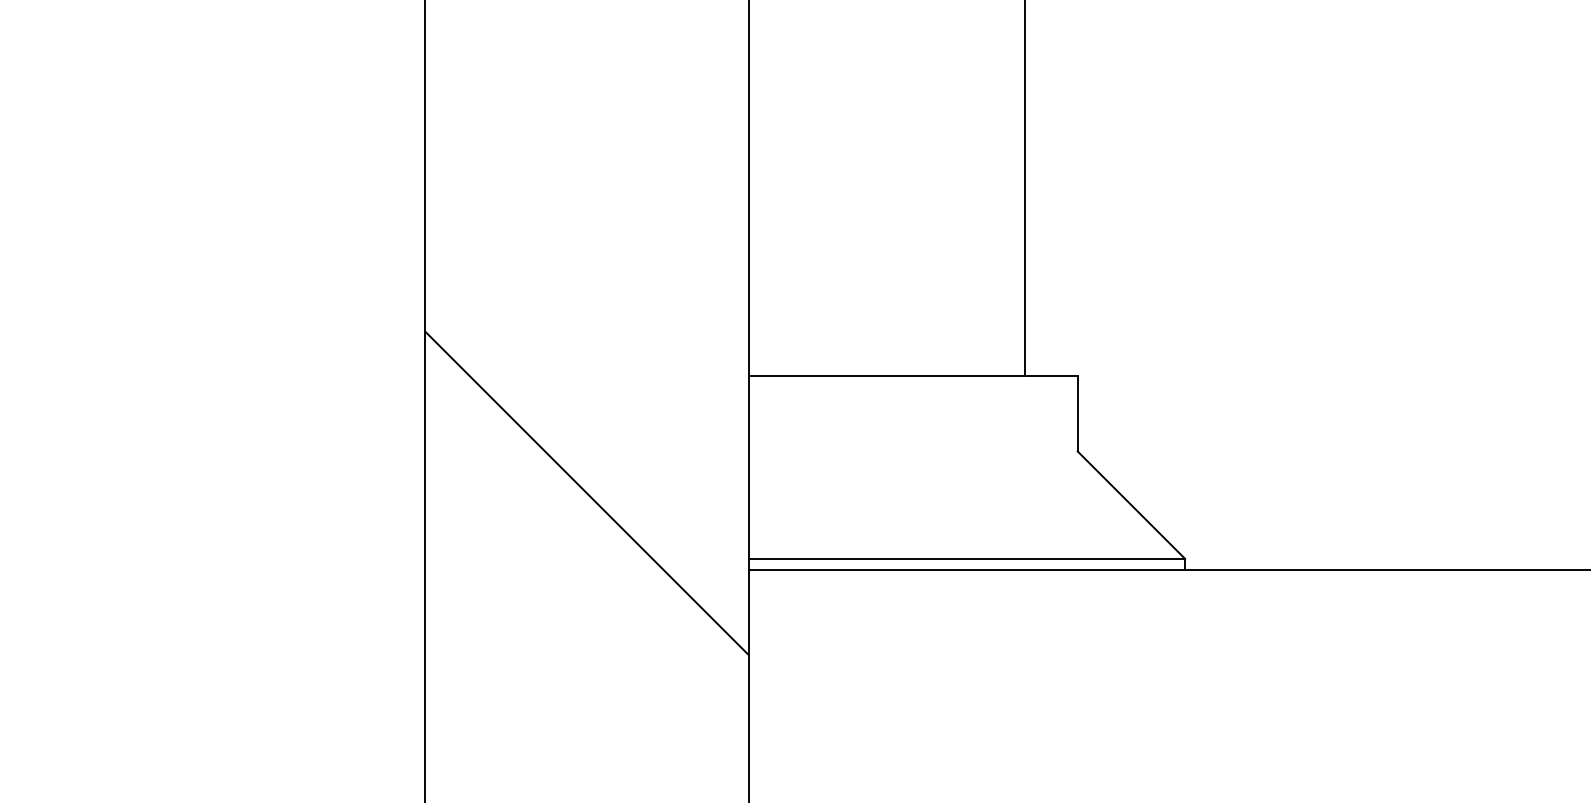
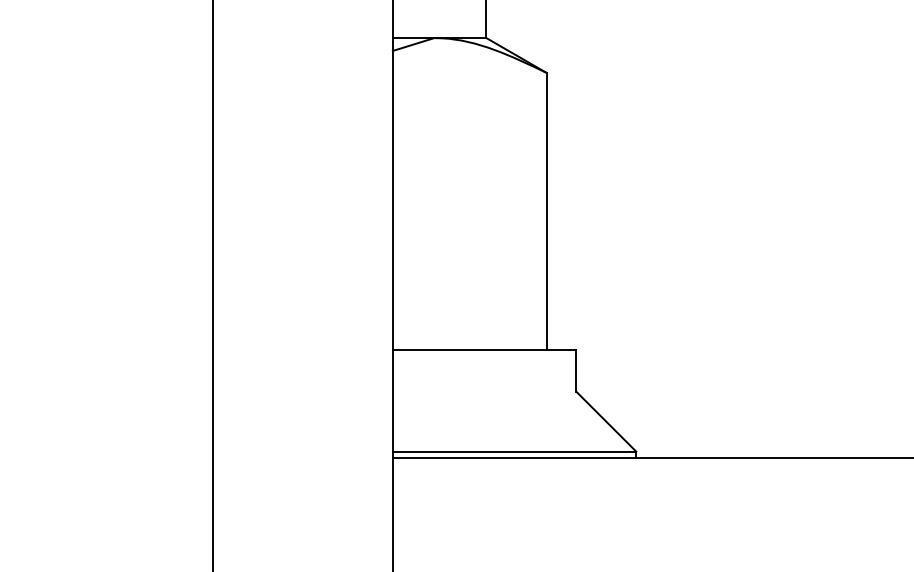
hatch: (586, 492) -> (302, 414), removed

